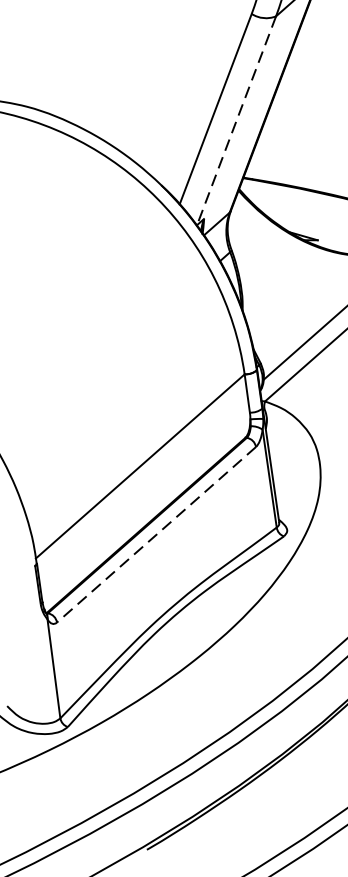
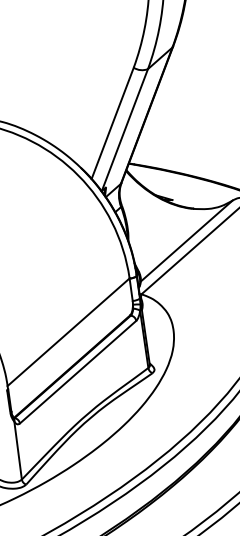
line: (235, 121) -> (124, 130), dashed -> solid
line: (157, 535) -> (78, 372), dashed -> solid

